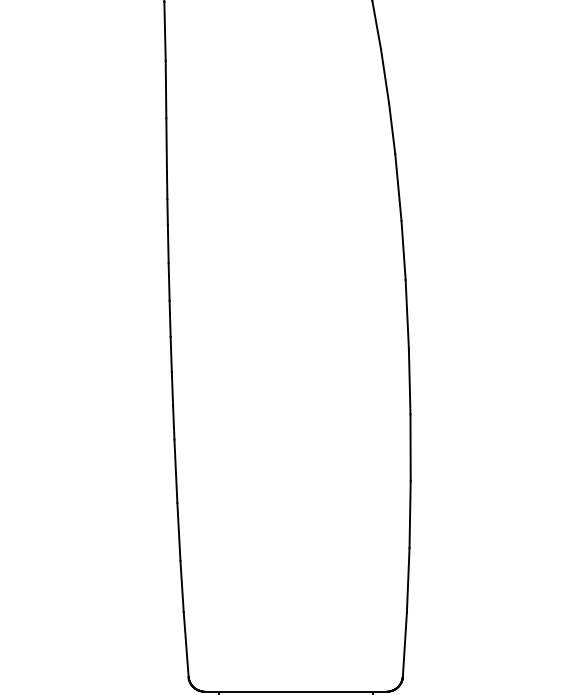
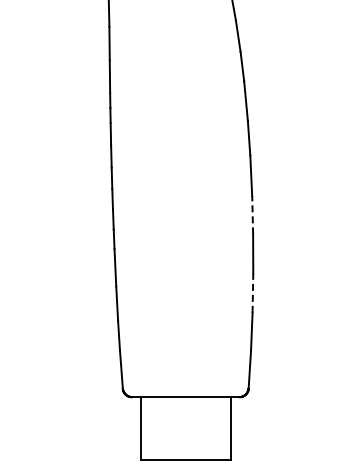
line: (409, 380) -> (252, 214), solid -> dashed
line: (409, 515) -> (252, 293), solid -> dashed

